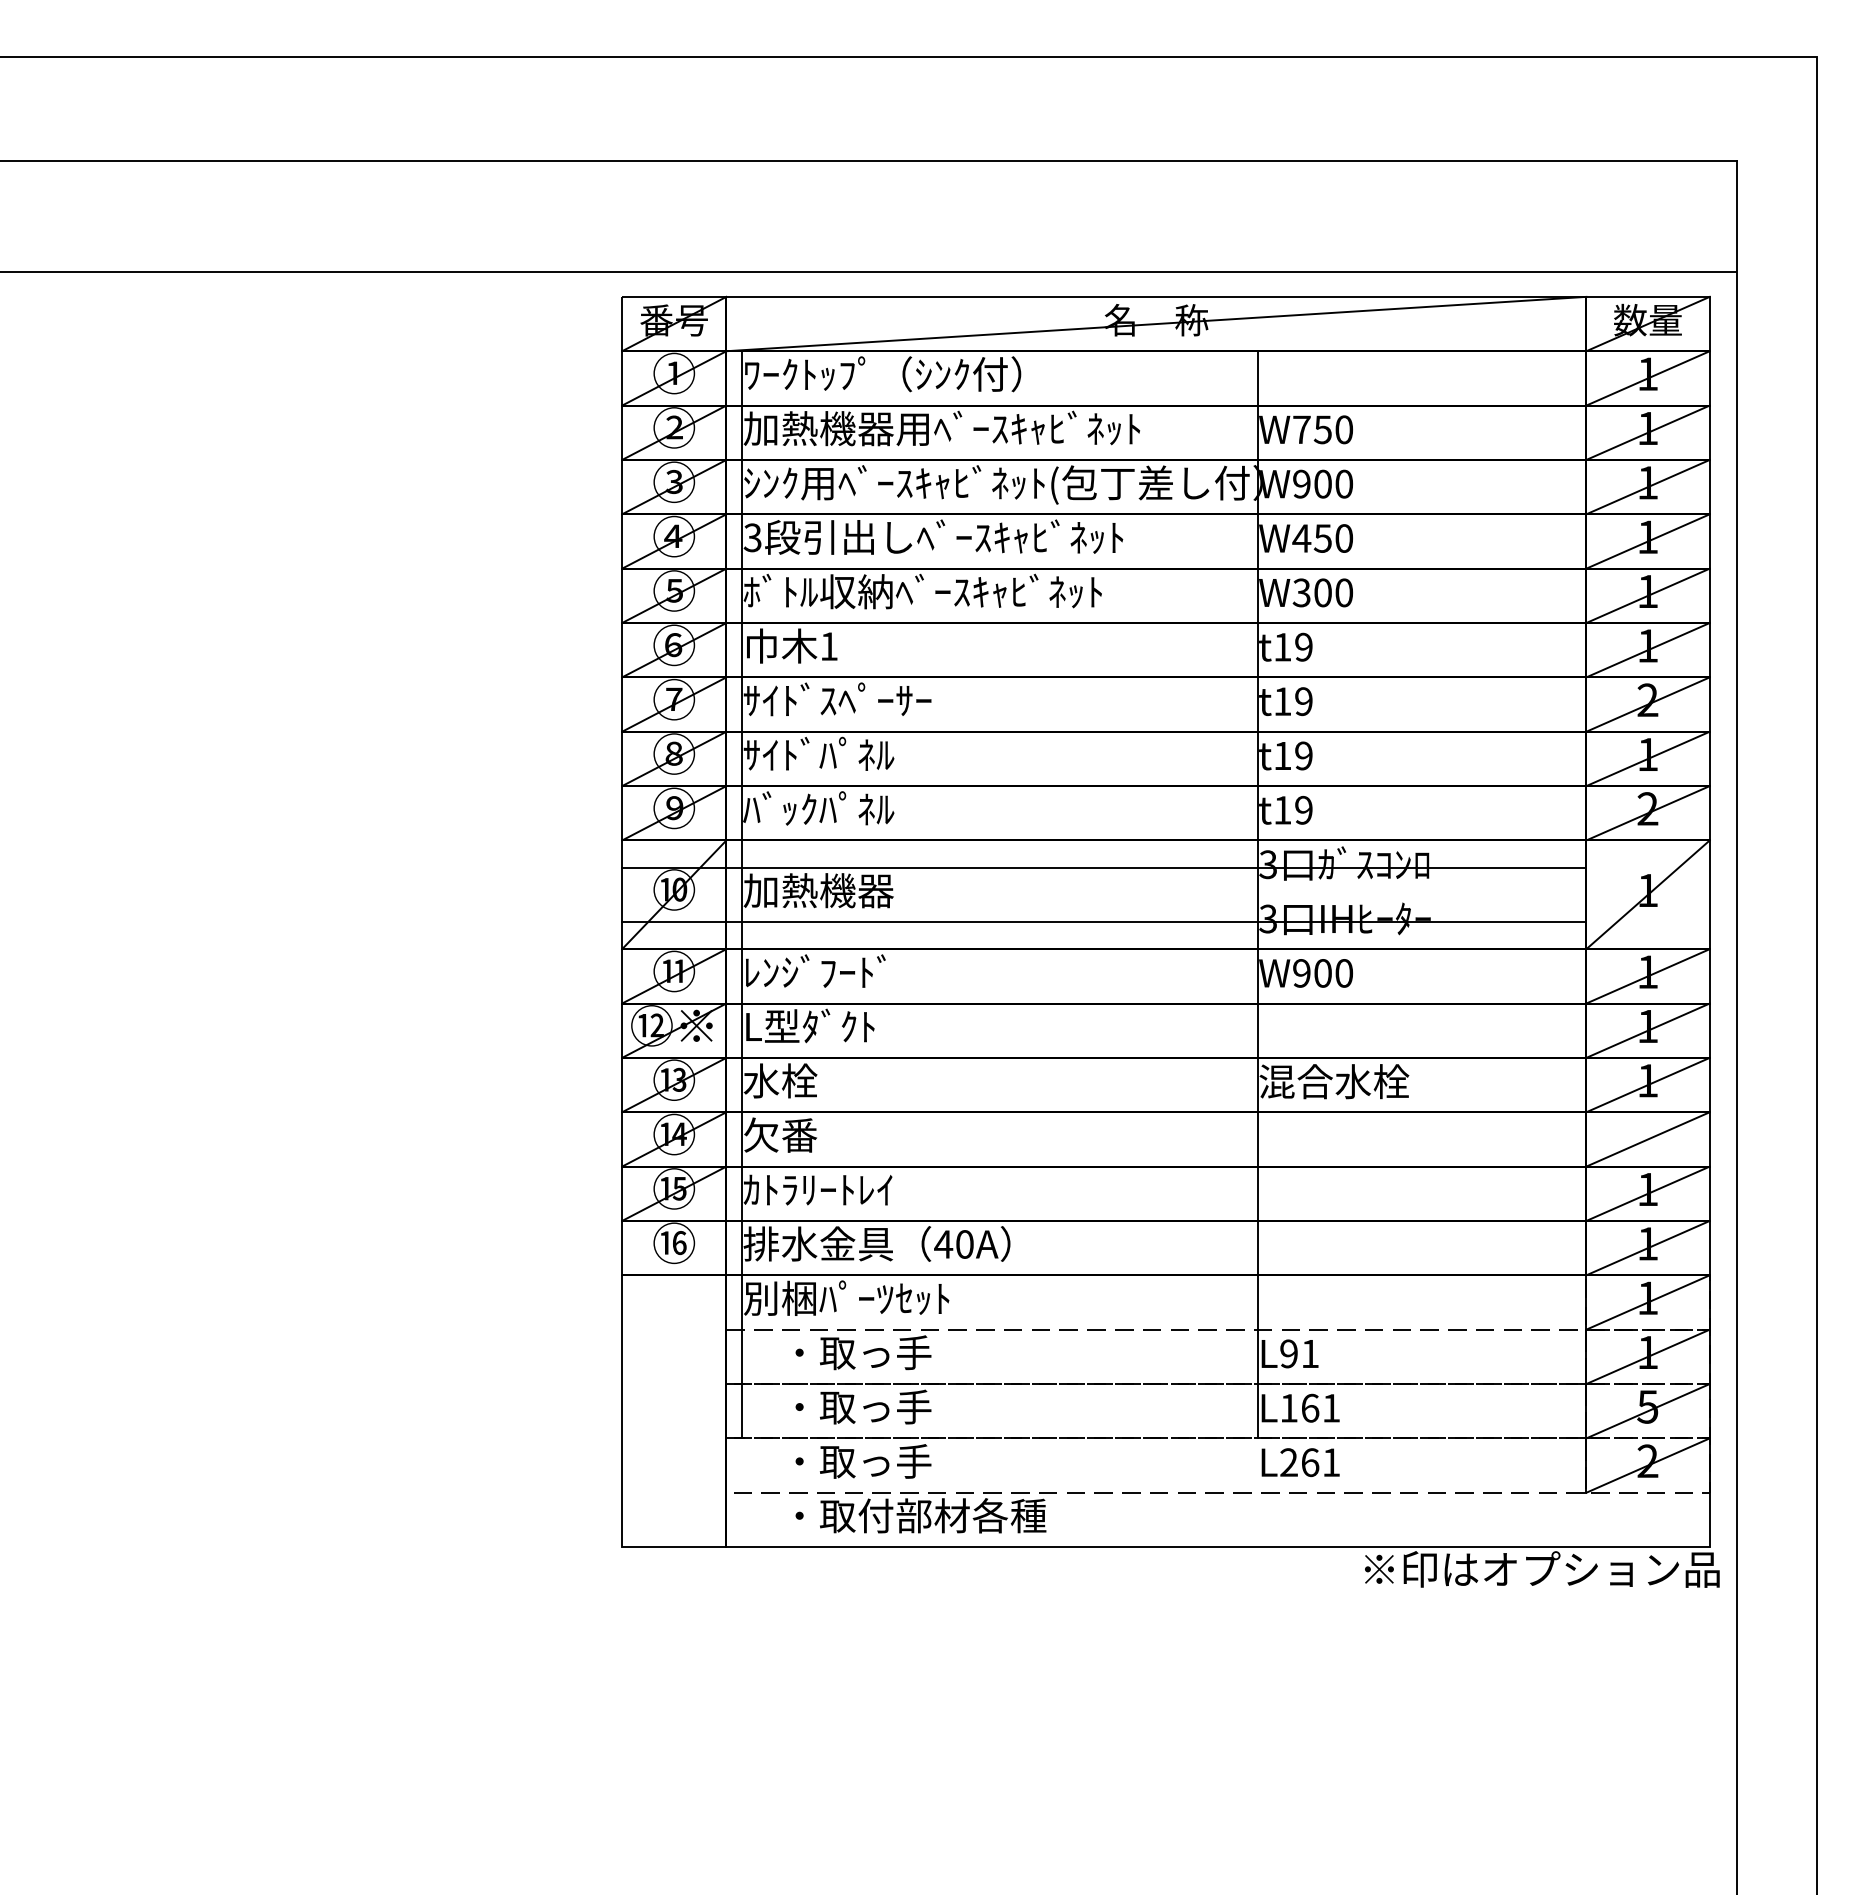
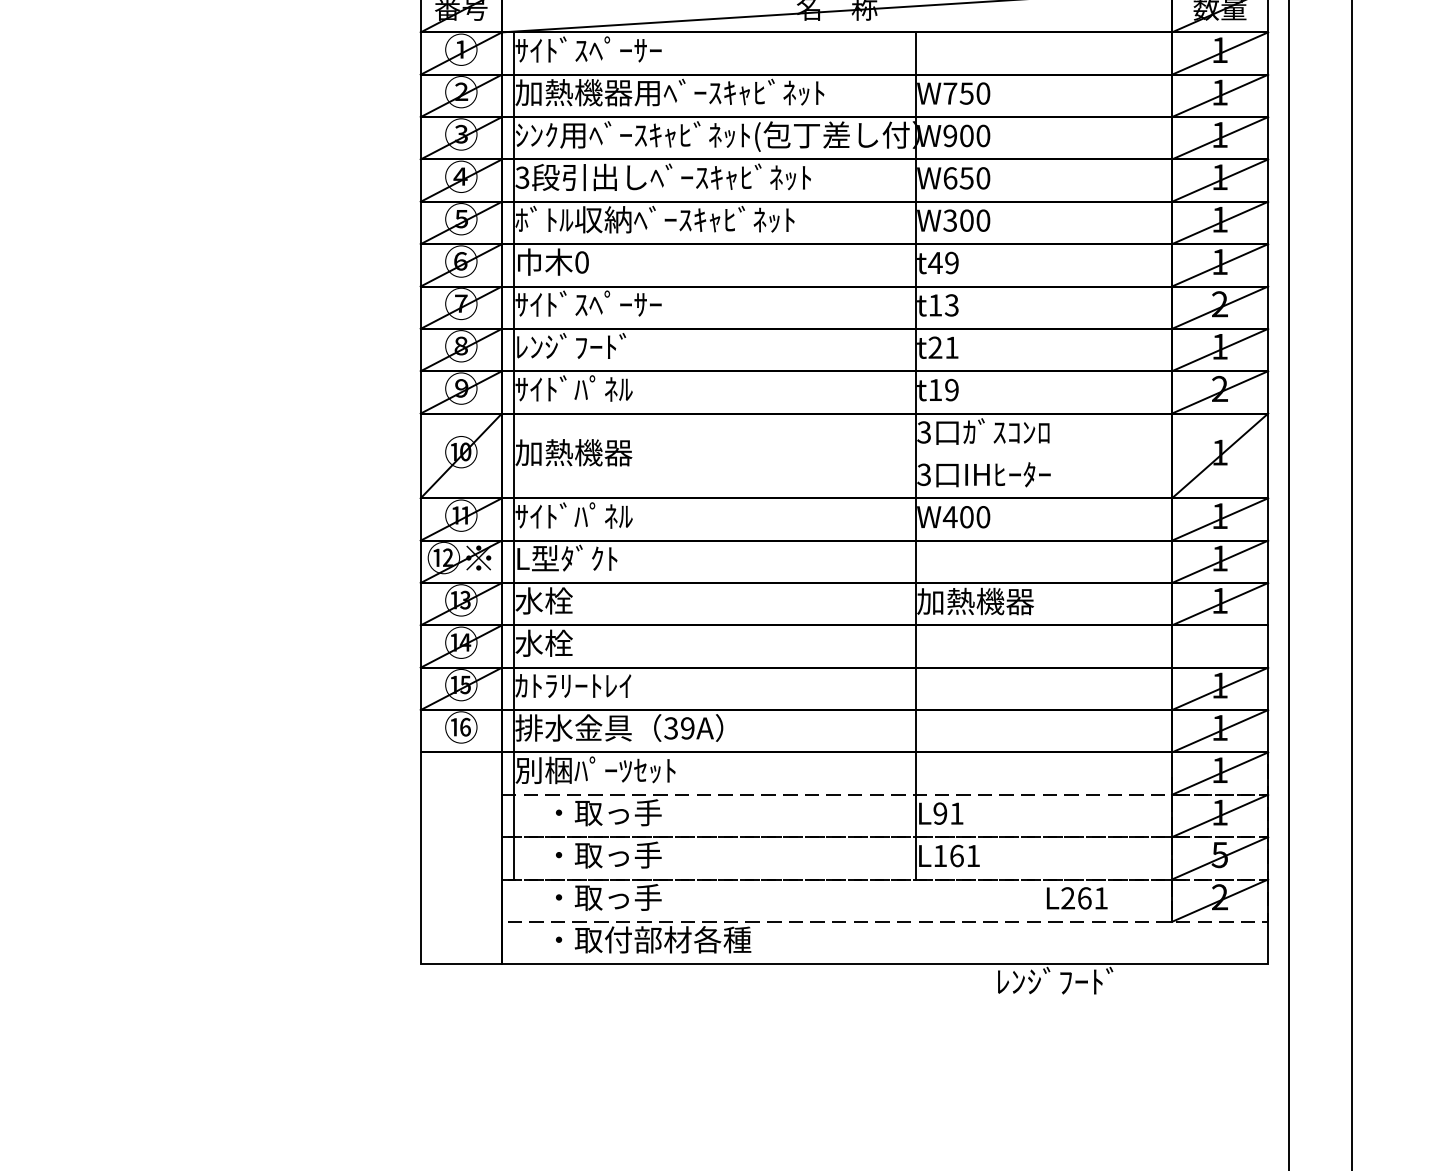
text: (882, 374) -> (623, 50), ﾜｰｸﾄｯﾌﾟ（ｼﾝｸ付） -> ｻｲﾄﾞｽﾍﾟｰｻｰ
text: (1301, 538) -> (950, 178), W450 -> W650
text: (828, 646) -> (581, 262), 1 -> 0
text: (1282, 647) -> (935, 263), t19 -> t49
text: (1303, 701) -> (951, 305), t19 -> t13
text: (818, 753) -> (573, 345), ｻｲﾄﾞﾊﾟﾈﾙ -> ﾚﾝｼﾞﾌｰﾄﾞ
text: (1293, 755) -> (943, 347), t19 -> t21
text: (779, 808) -> (543, 388), ﾊﾞｯｸﾊﾟﾈﾙ -> ｻｲﾄﾞﾊﾟﾈﾙ
line: (1104, 867) -> (796, 434), removed
line: (1104, 921) -> (796, 476), removed
text: (818, 971) -> (573, 515), ﾚﾝｼﾞﾌｰﾄﾞ -> ｻｲﾄﾞﾊﾟﾈﾙ
text: (1301, 973) -> (950, 517), W900 -> W400
text: (1334, 1081) -> (975, 601), 混合水栓 -> 加熱機器
text: (780, 1134) -> (544, 642), 欠番 -> 水栓
line: (1647, 1139) -> (1219, 646), removed
text: (953, 1244) -> (678, 728), 40A -> 39A
text: (1300, 1462) -> (1077, 898), moved
text: (1541, 1568) -> (1137, 980), ※印はオプション品 -> ﾚﾝｼﾞﾌｰﾄﾞ

